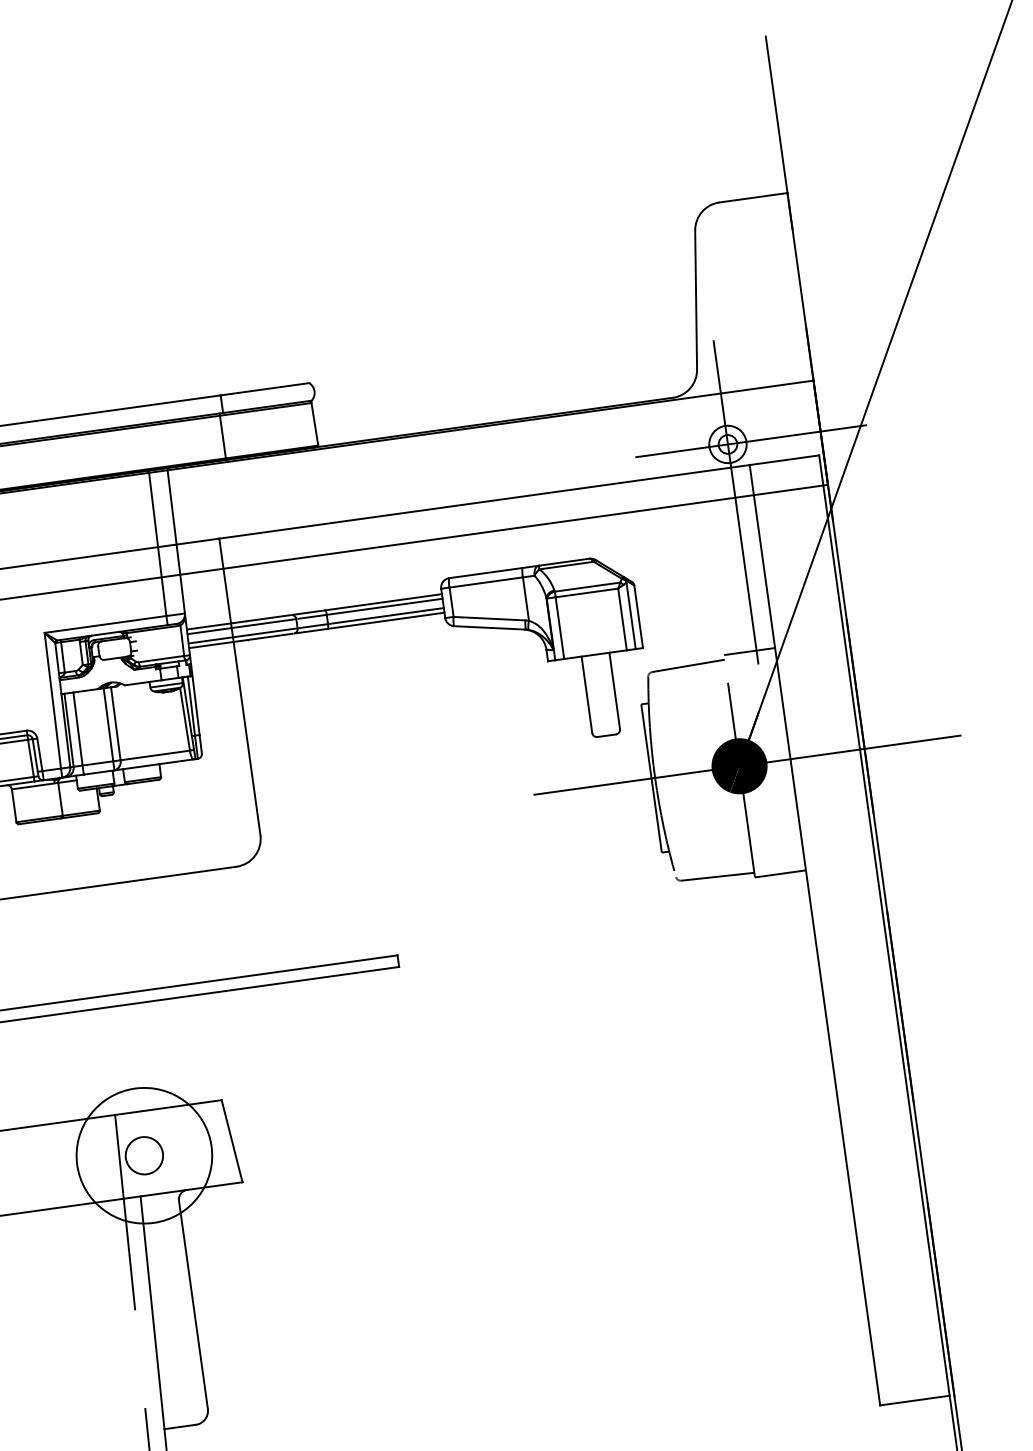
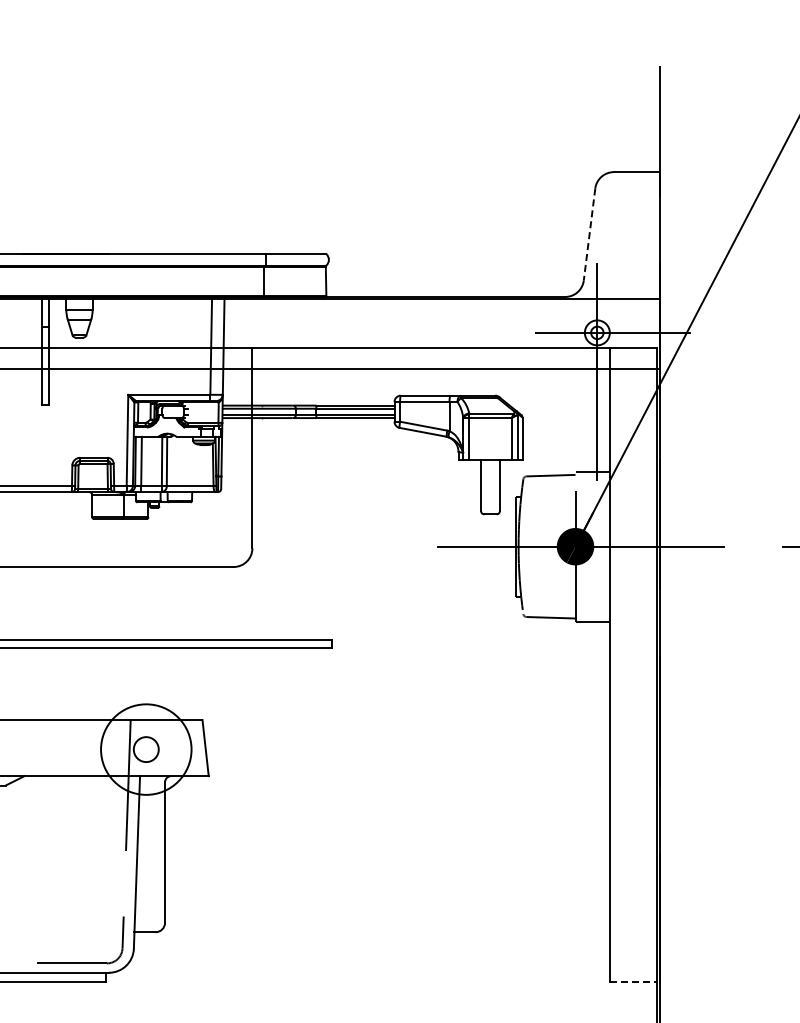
line: (696, 301) -> (589, 235), solid -> dashed
line: (915, 1401) -> (633, 982), solid -> dashed

